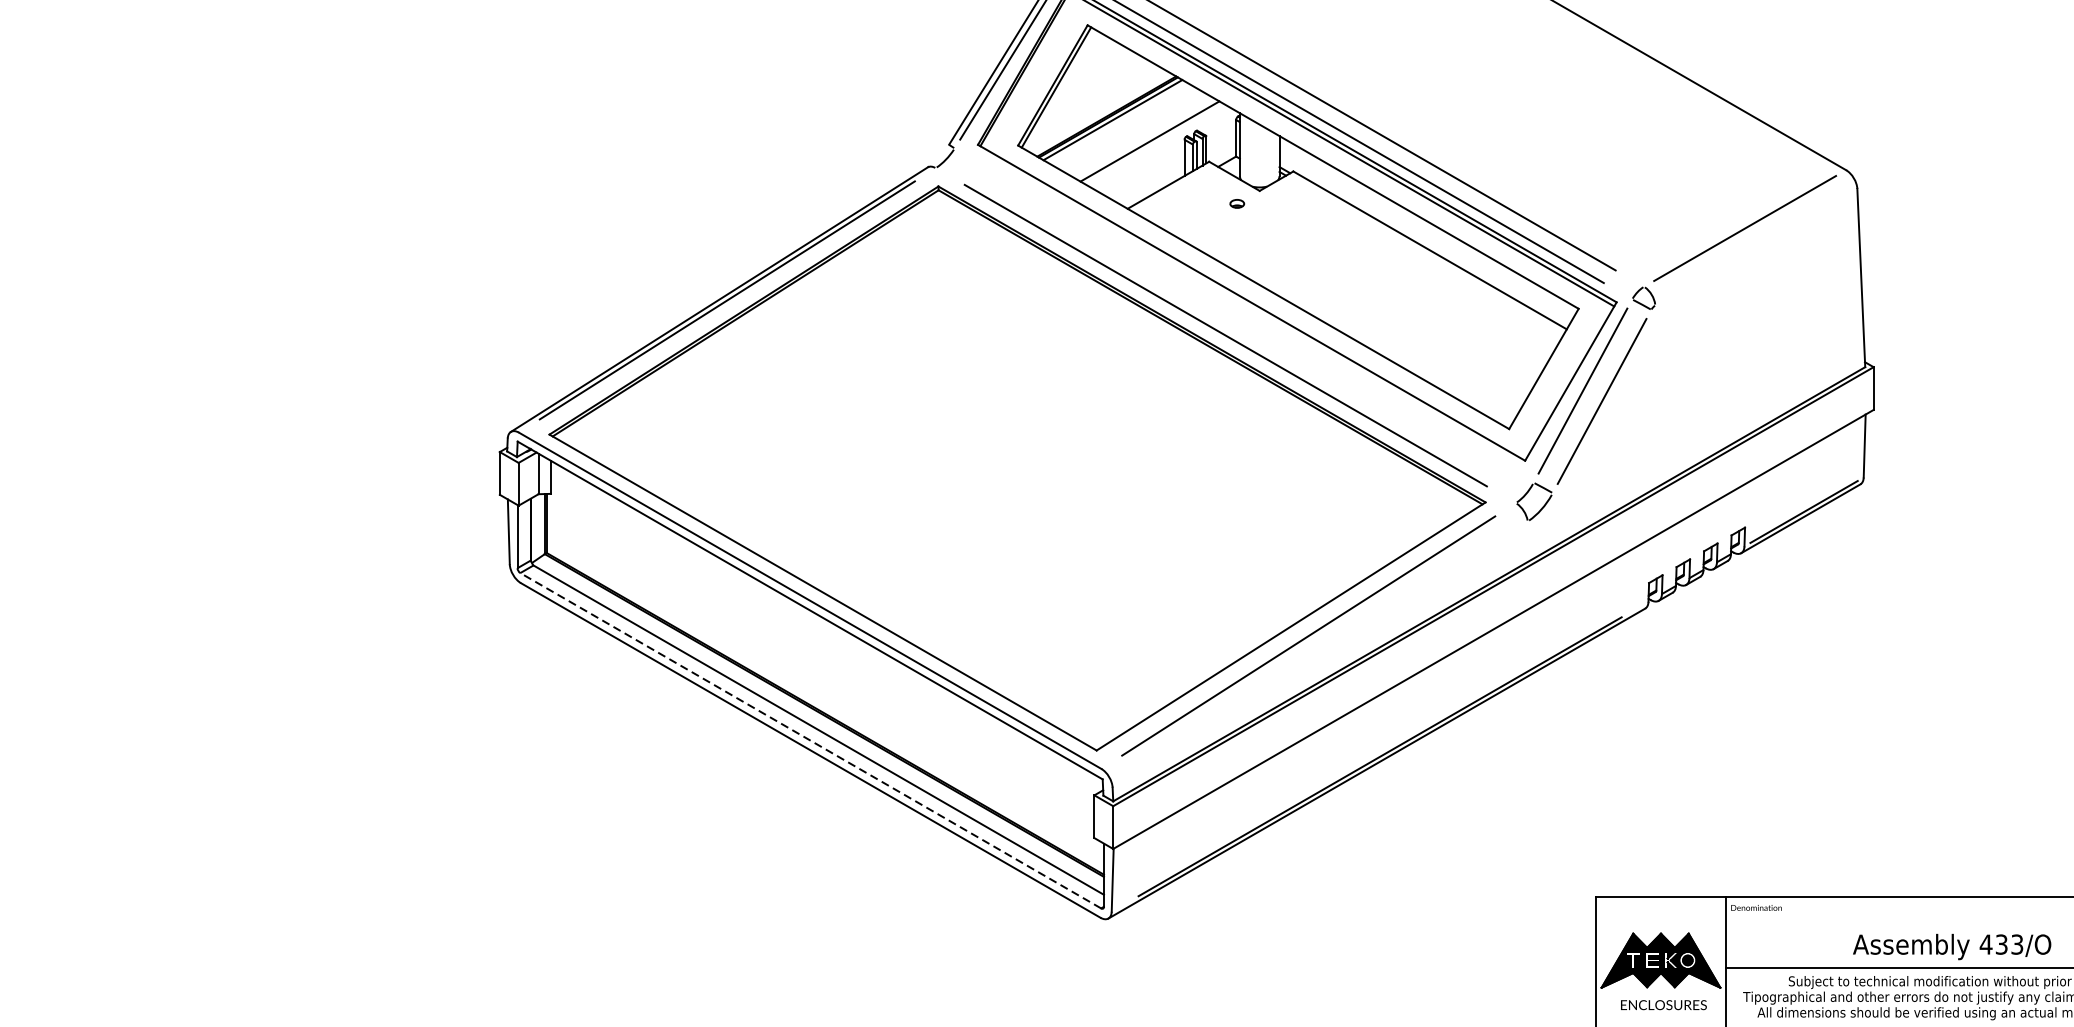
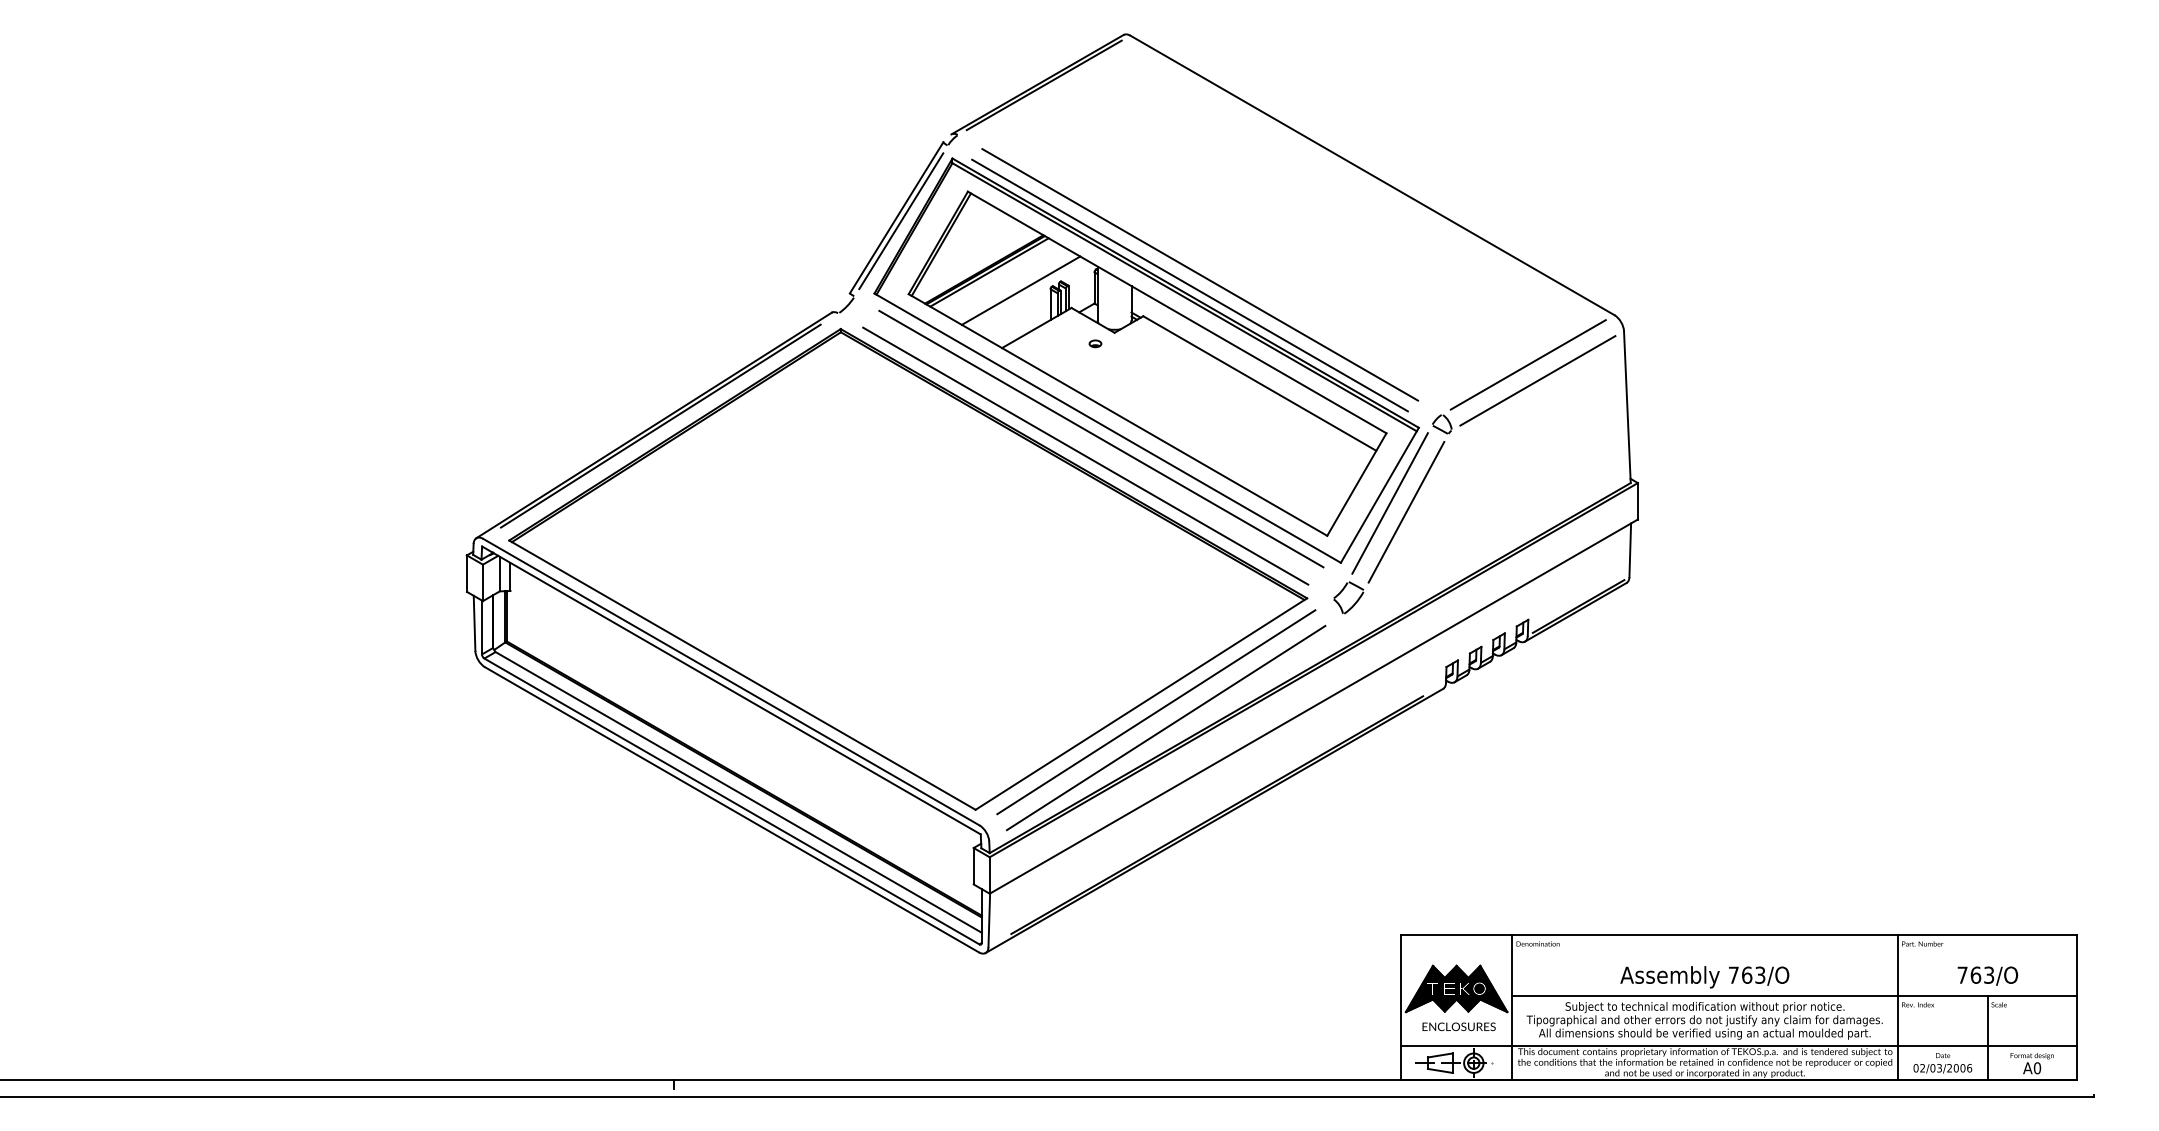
line: (1755, 246) -> (1537, 380), added
line: (1244, 314) -> (1101, 438), added
line: (1319, 653) -> (1165, 727), added
line: (810, 740) -> (731, 801), dashed -> solid
text: (1994, 943) -> (1740, 974), 433/O -> 763/O

